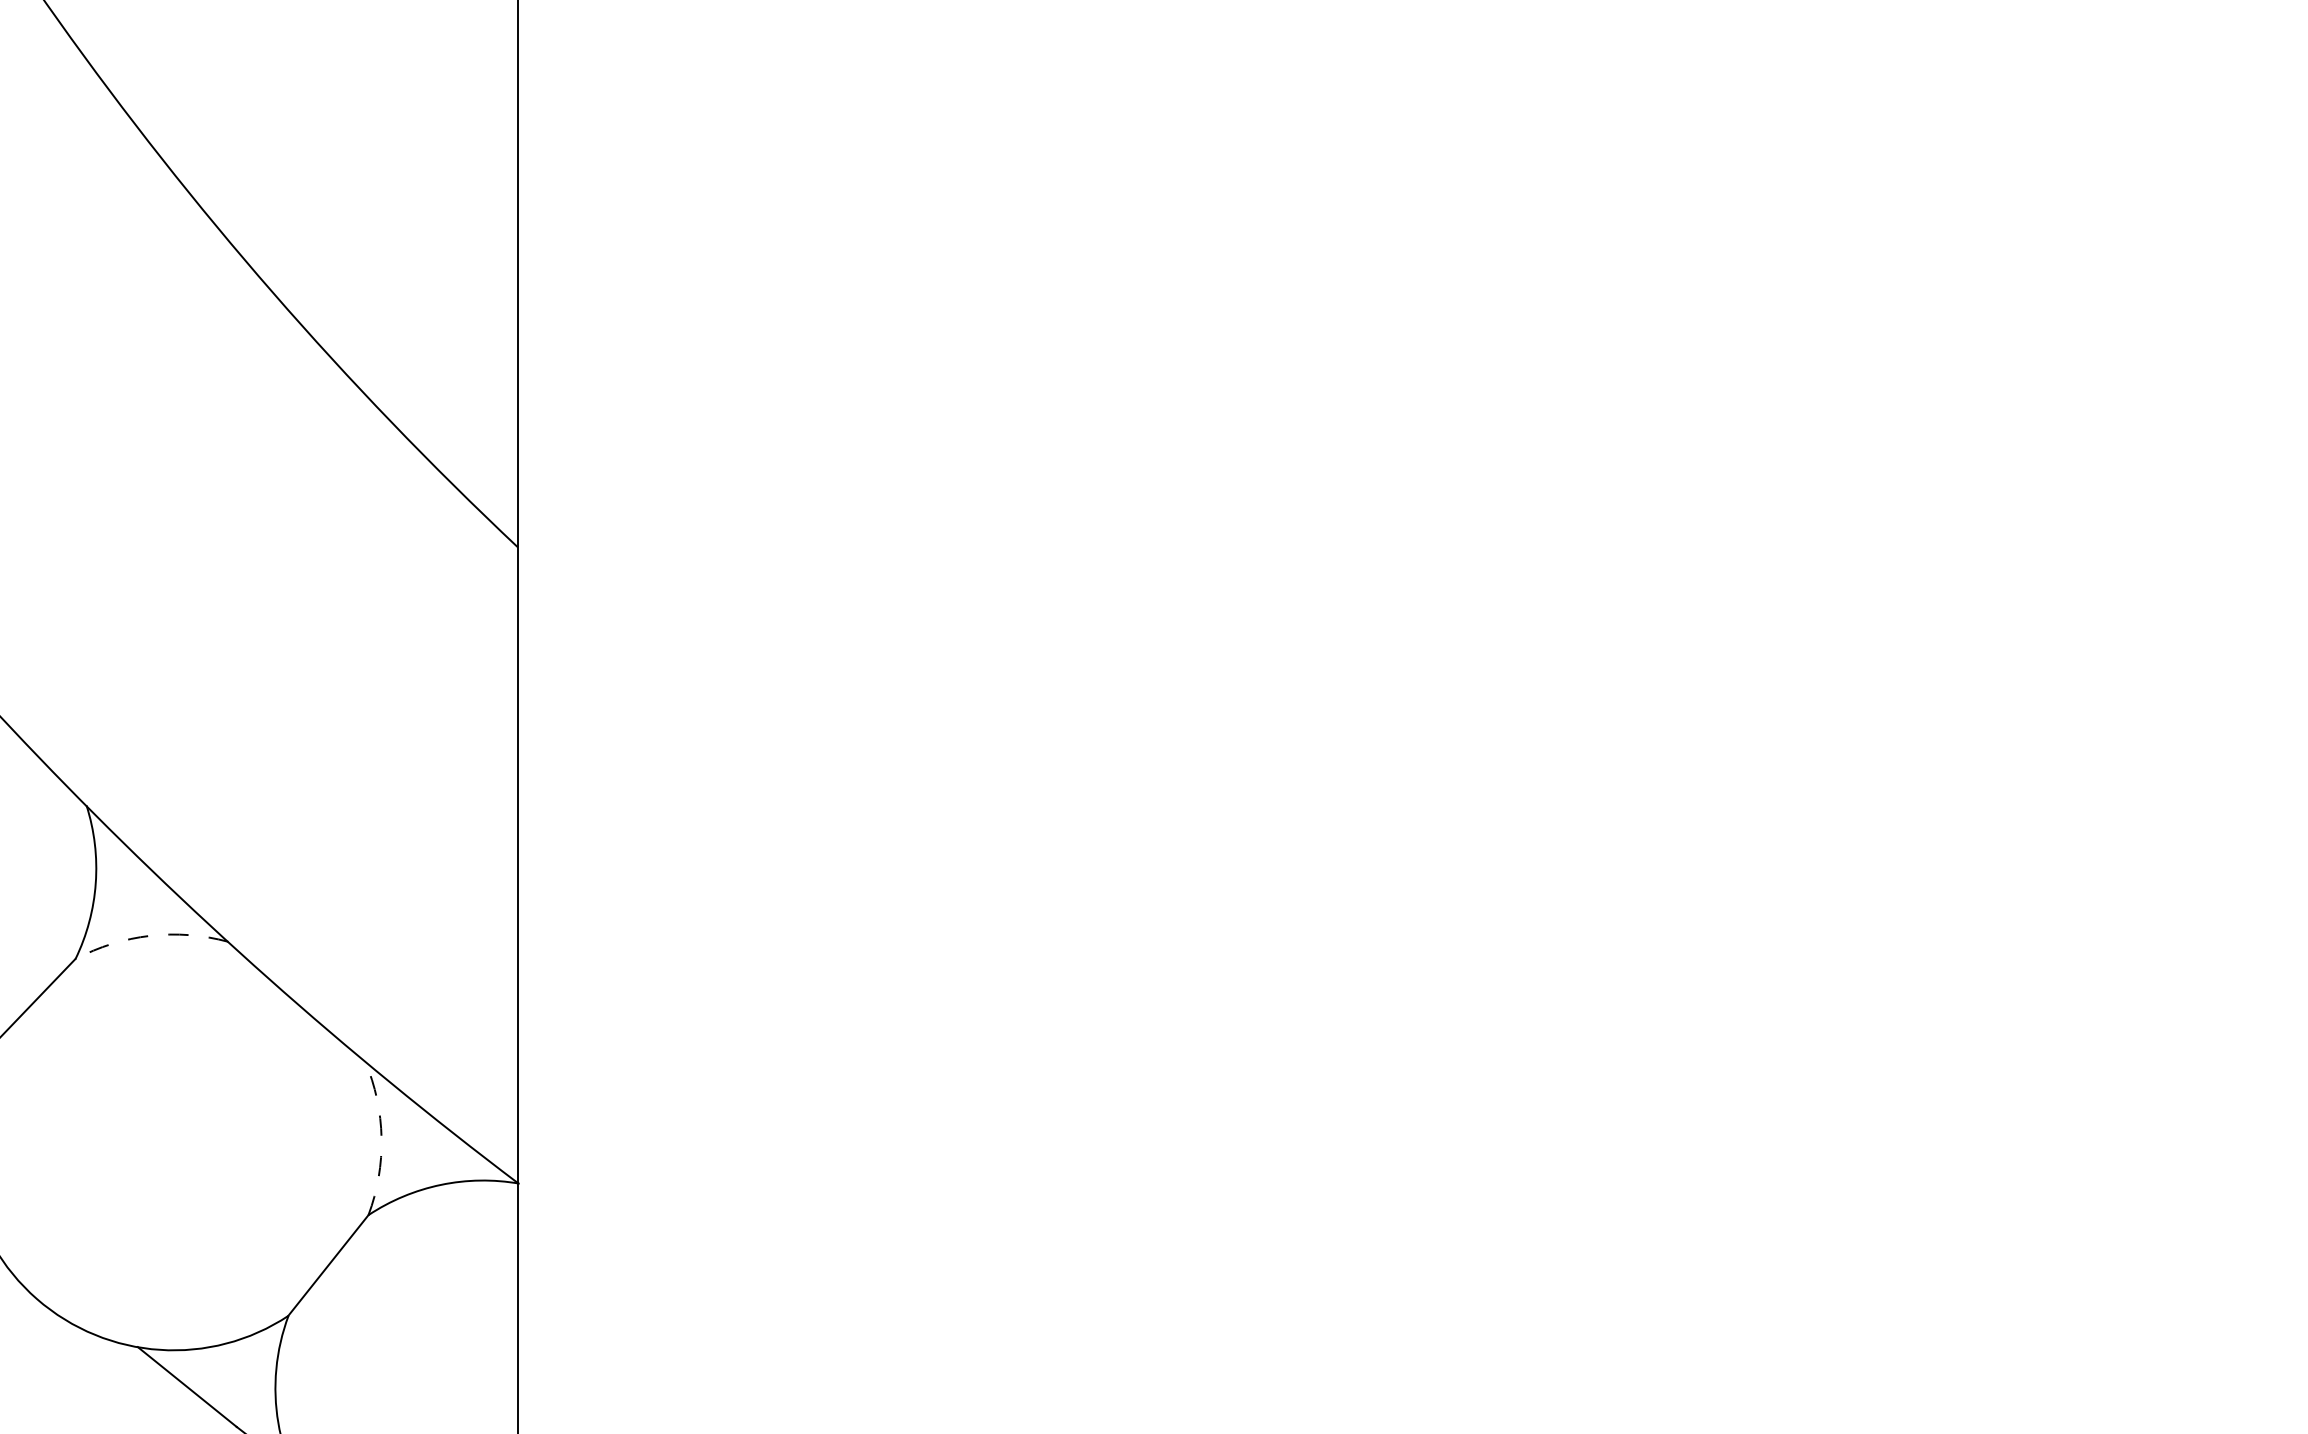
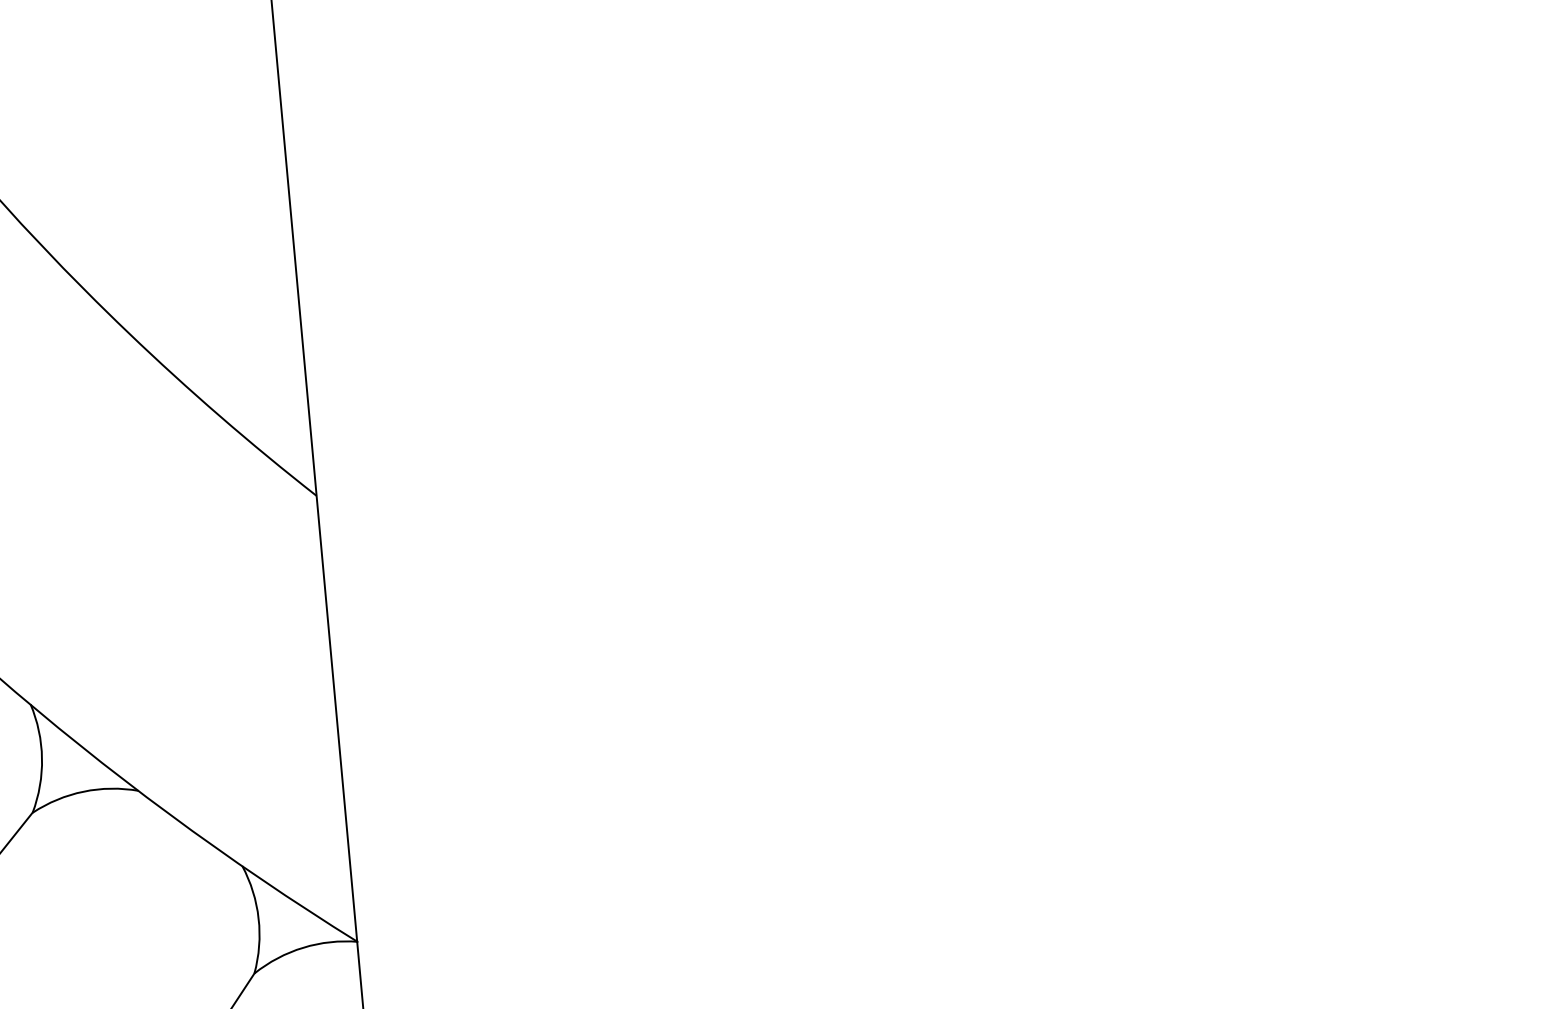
arc: (150, 935) -> (83, 791), dashed -> solid
arc: (381, 1137) -> (258, 918), dashed -> solid

